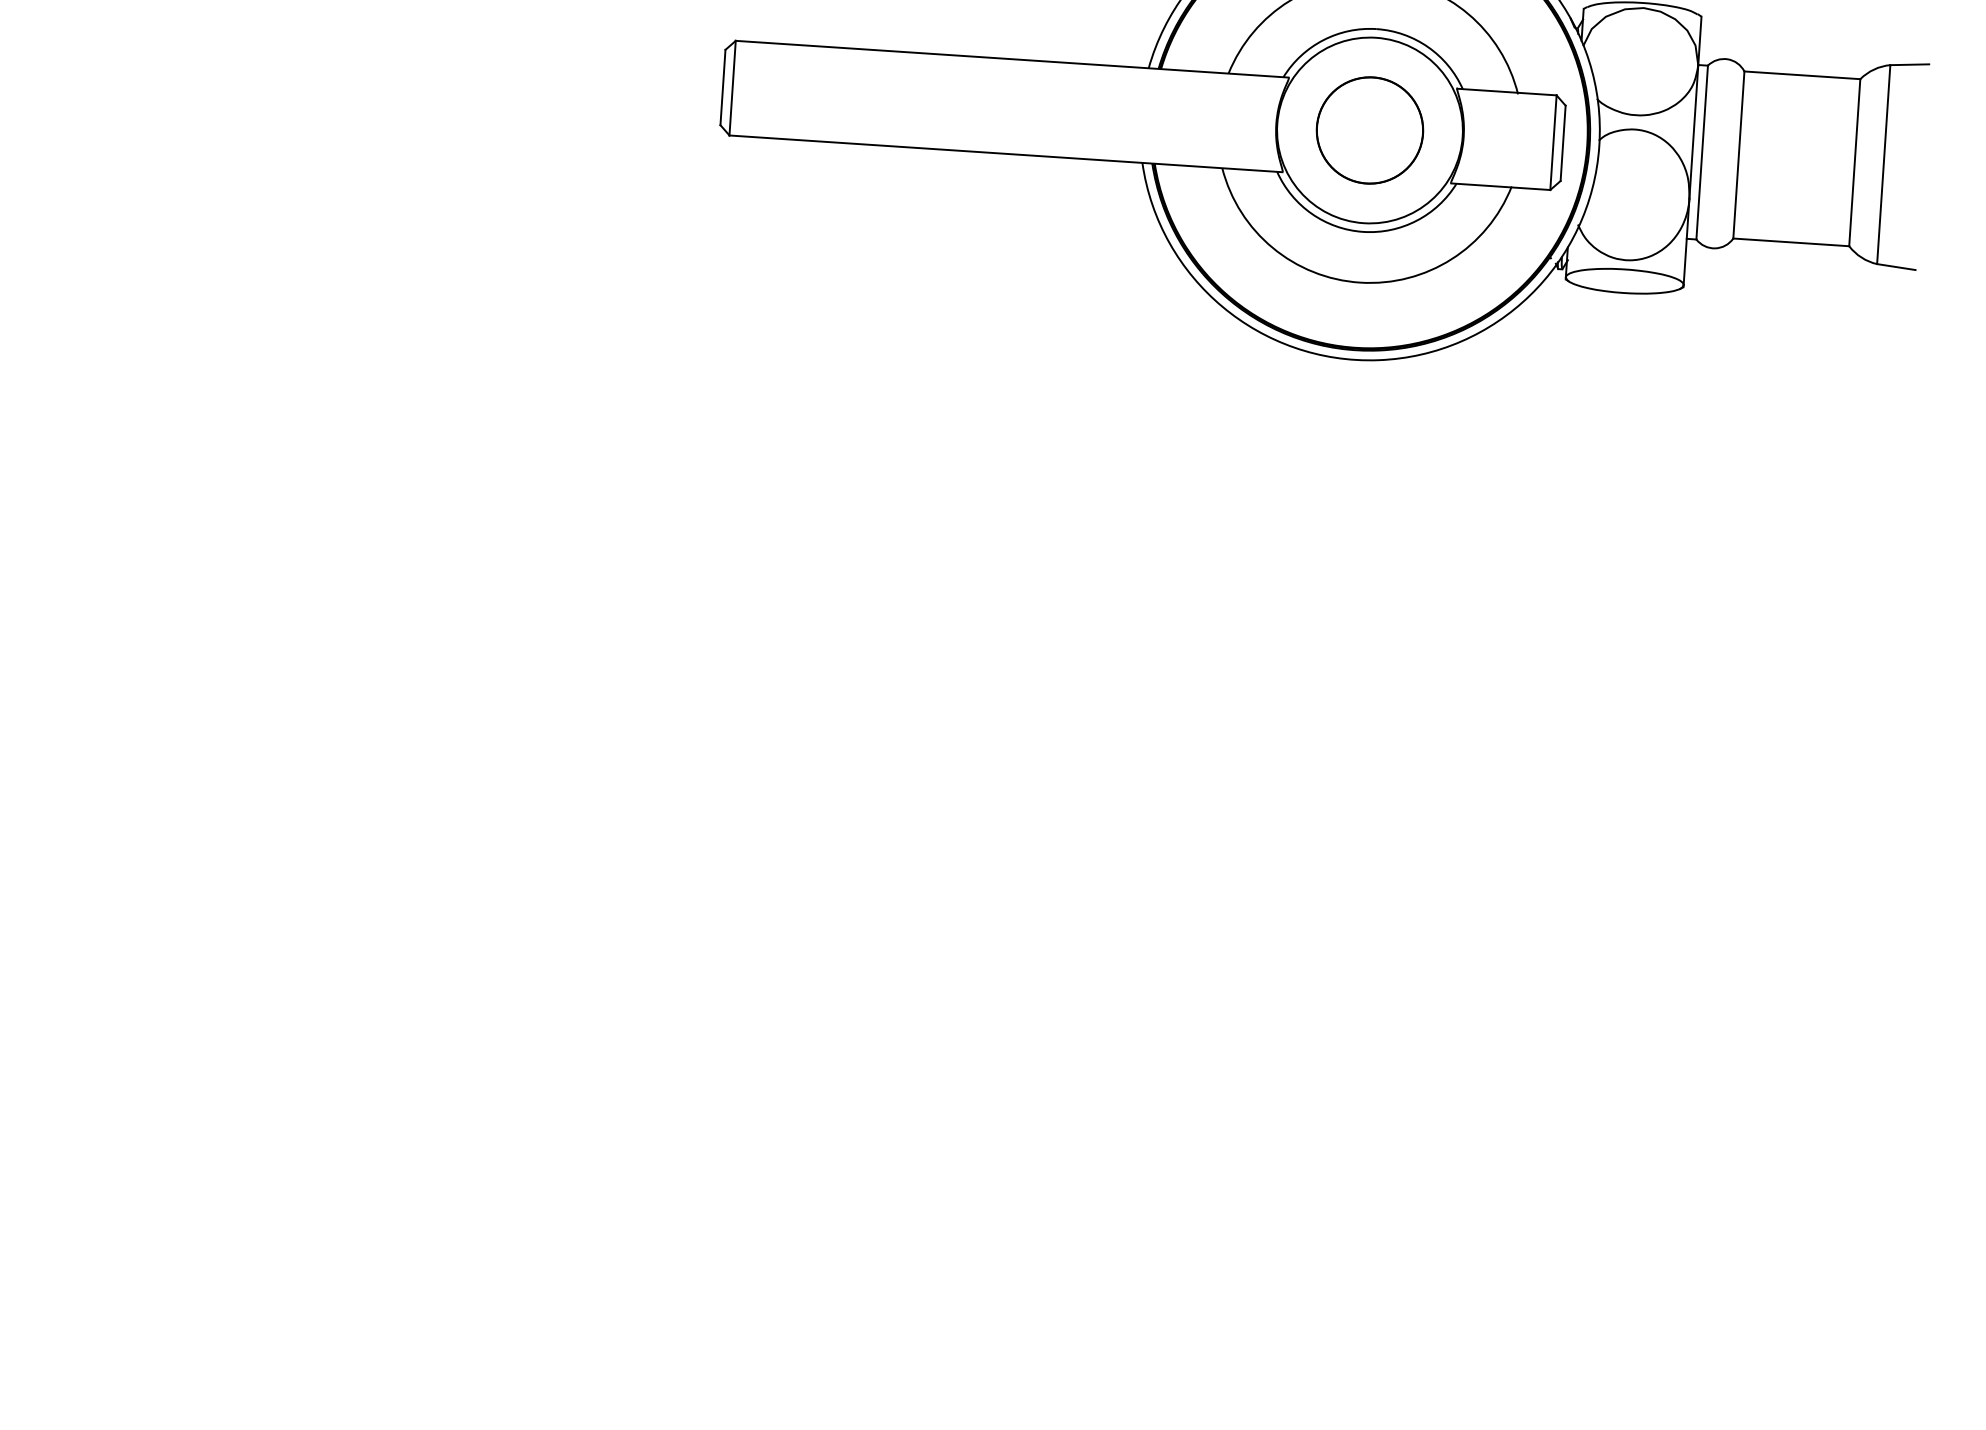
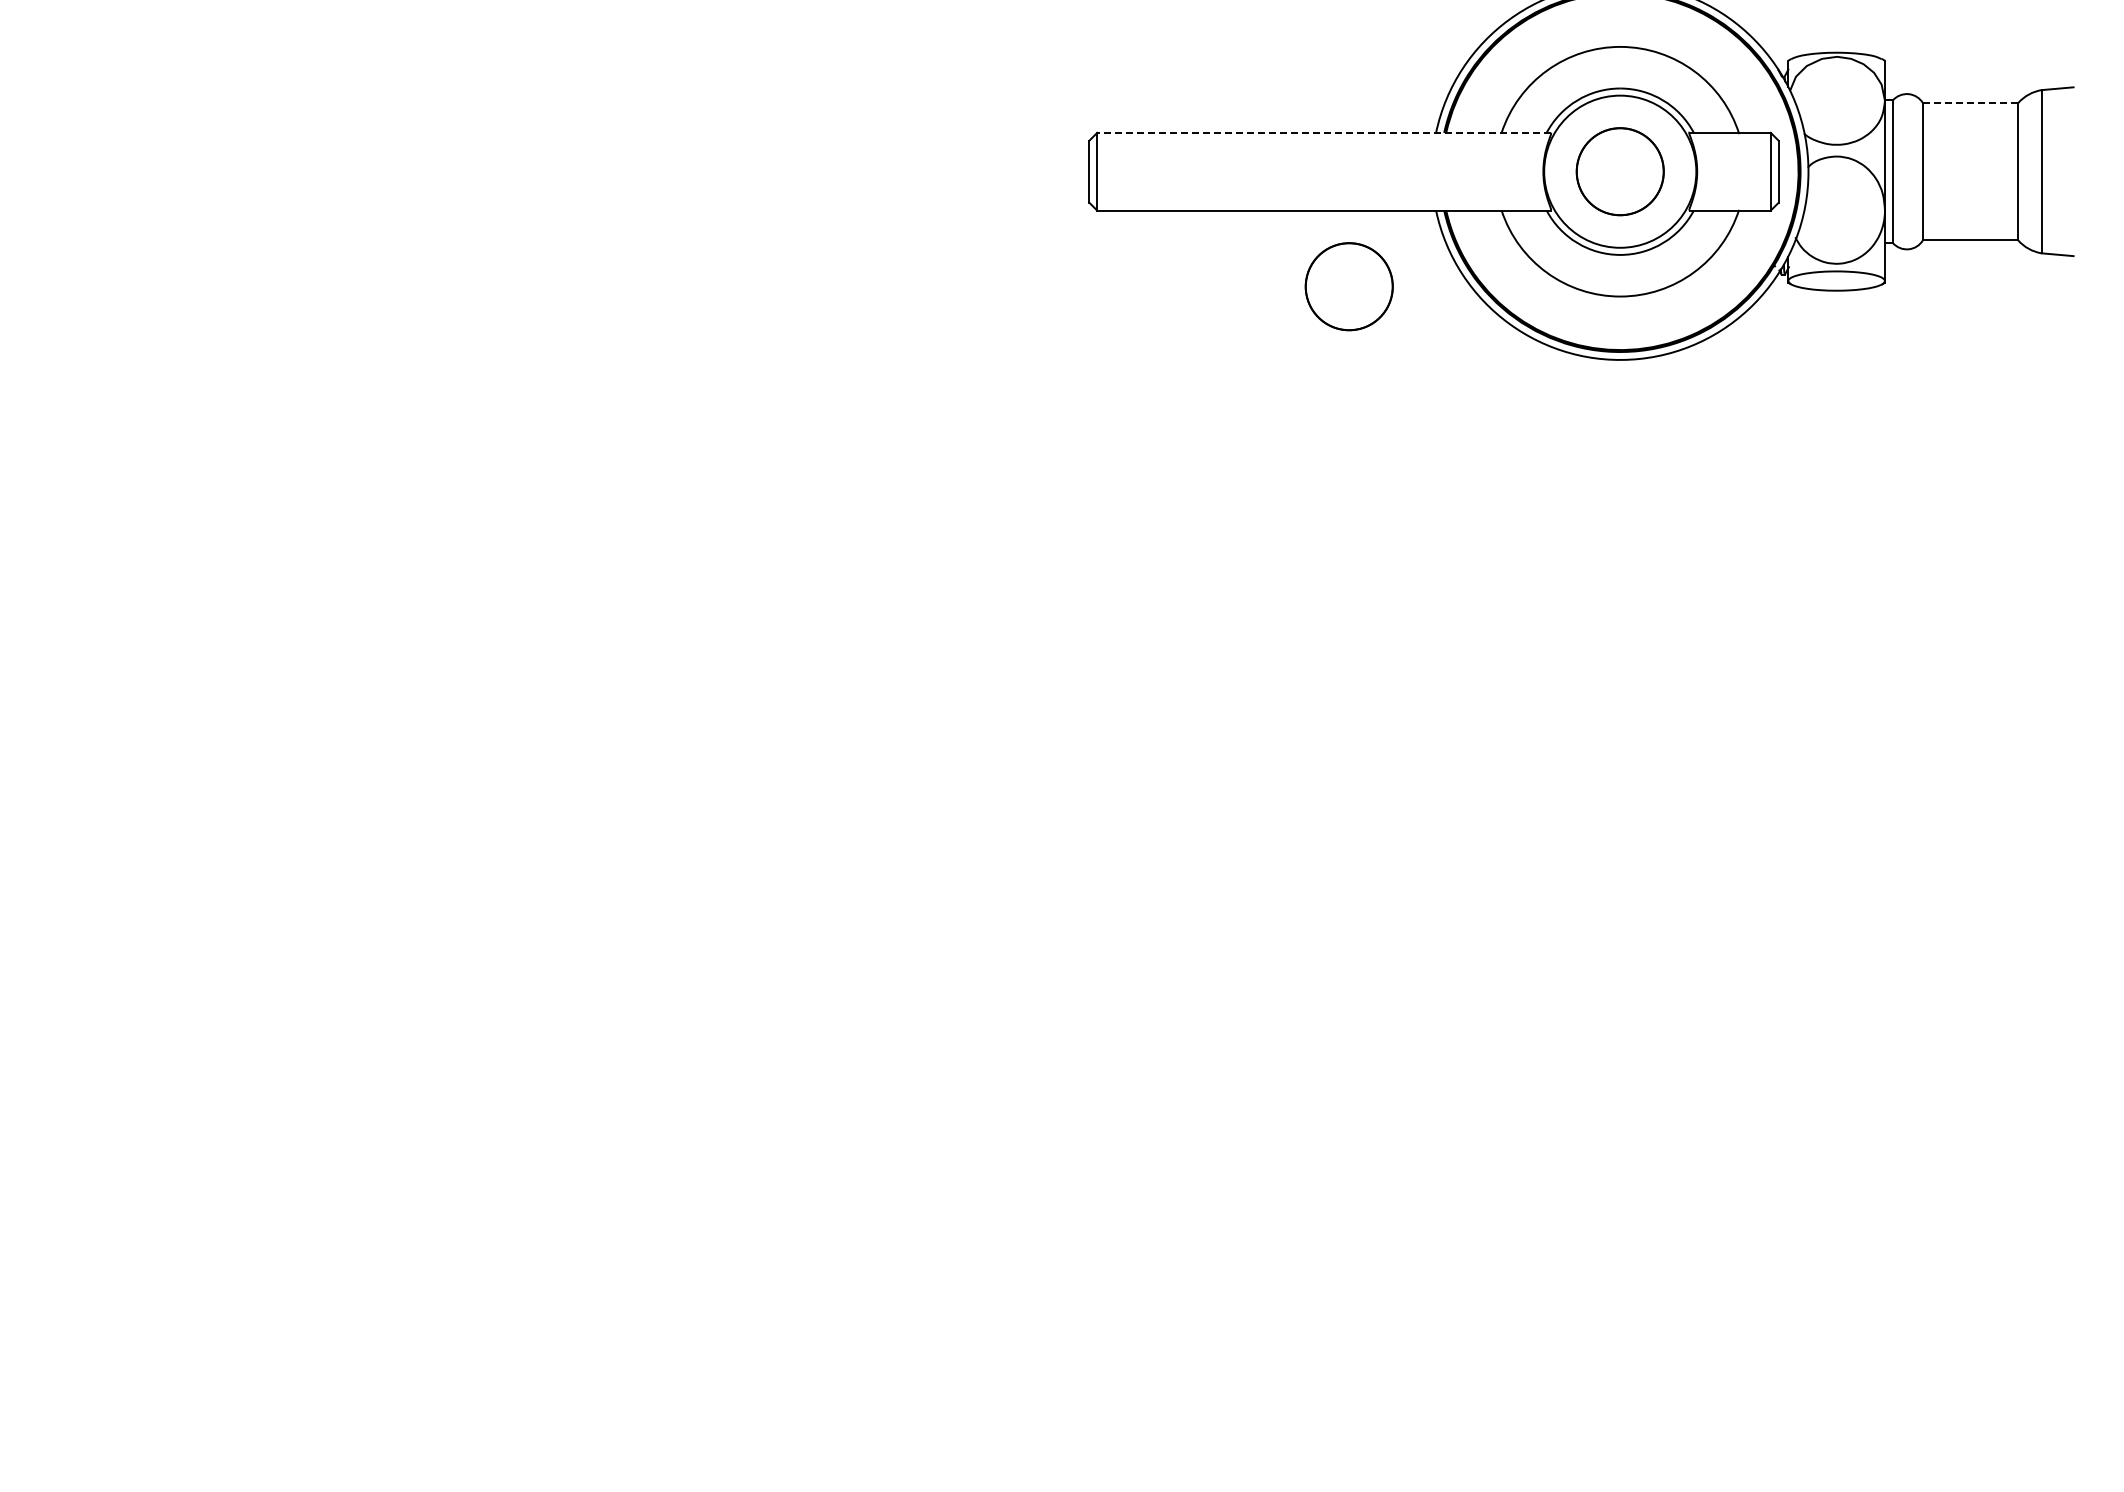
line: (1012, 58) -> (1324, 132), solid -> dashed
line: (1802, 75) -> (1970, 103), solid -> dashed
circle: (1029, 248) -> (1348, 286), added

